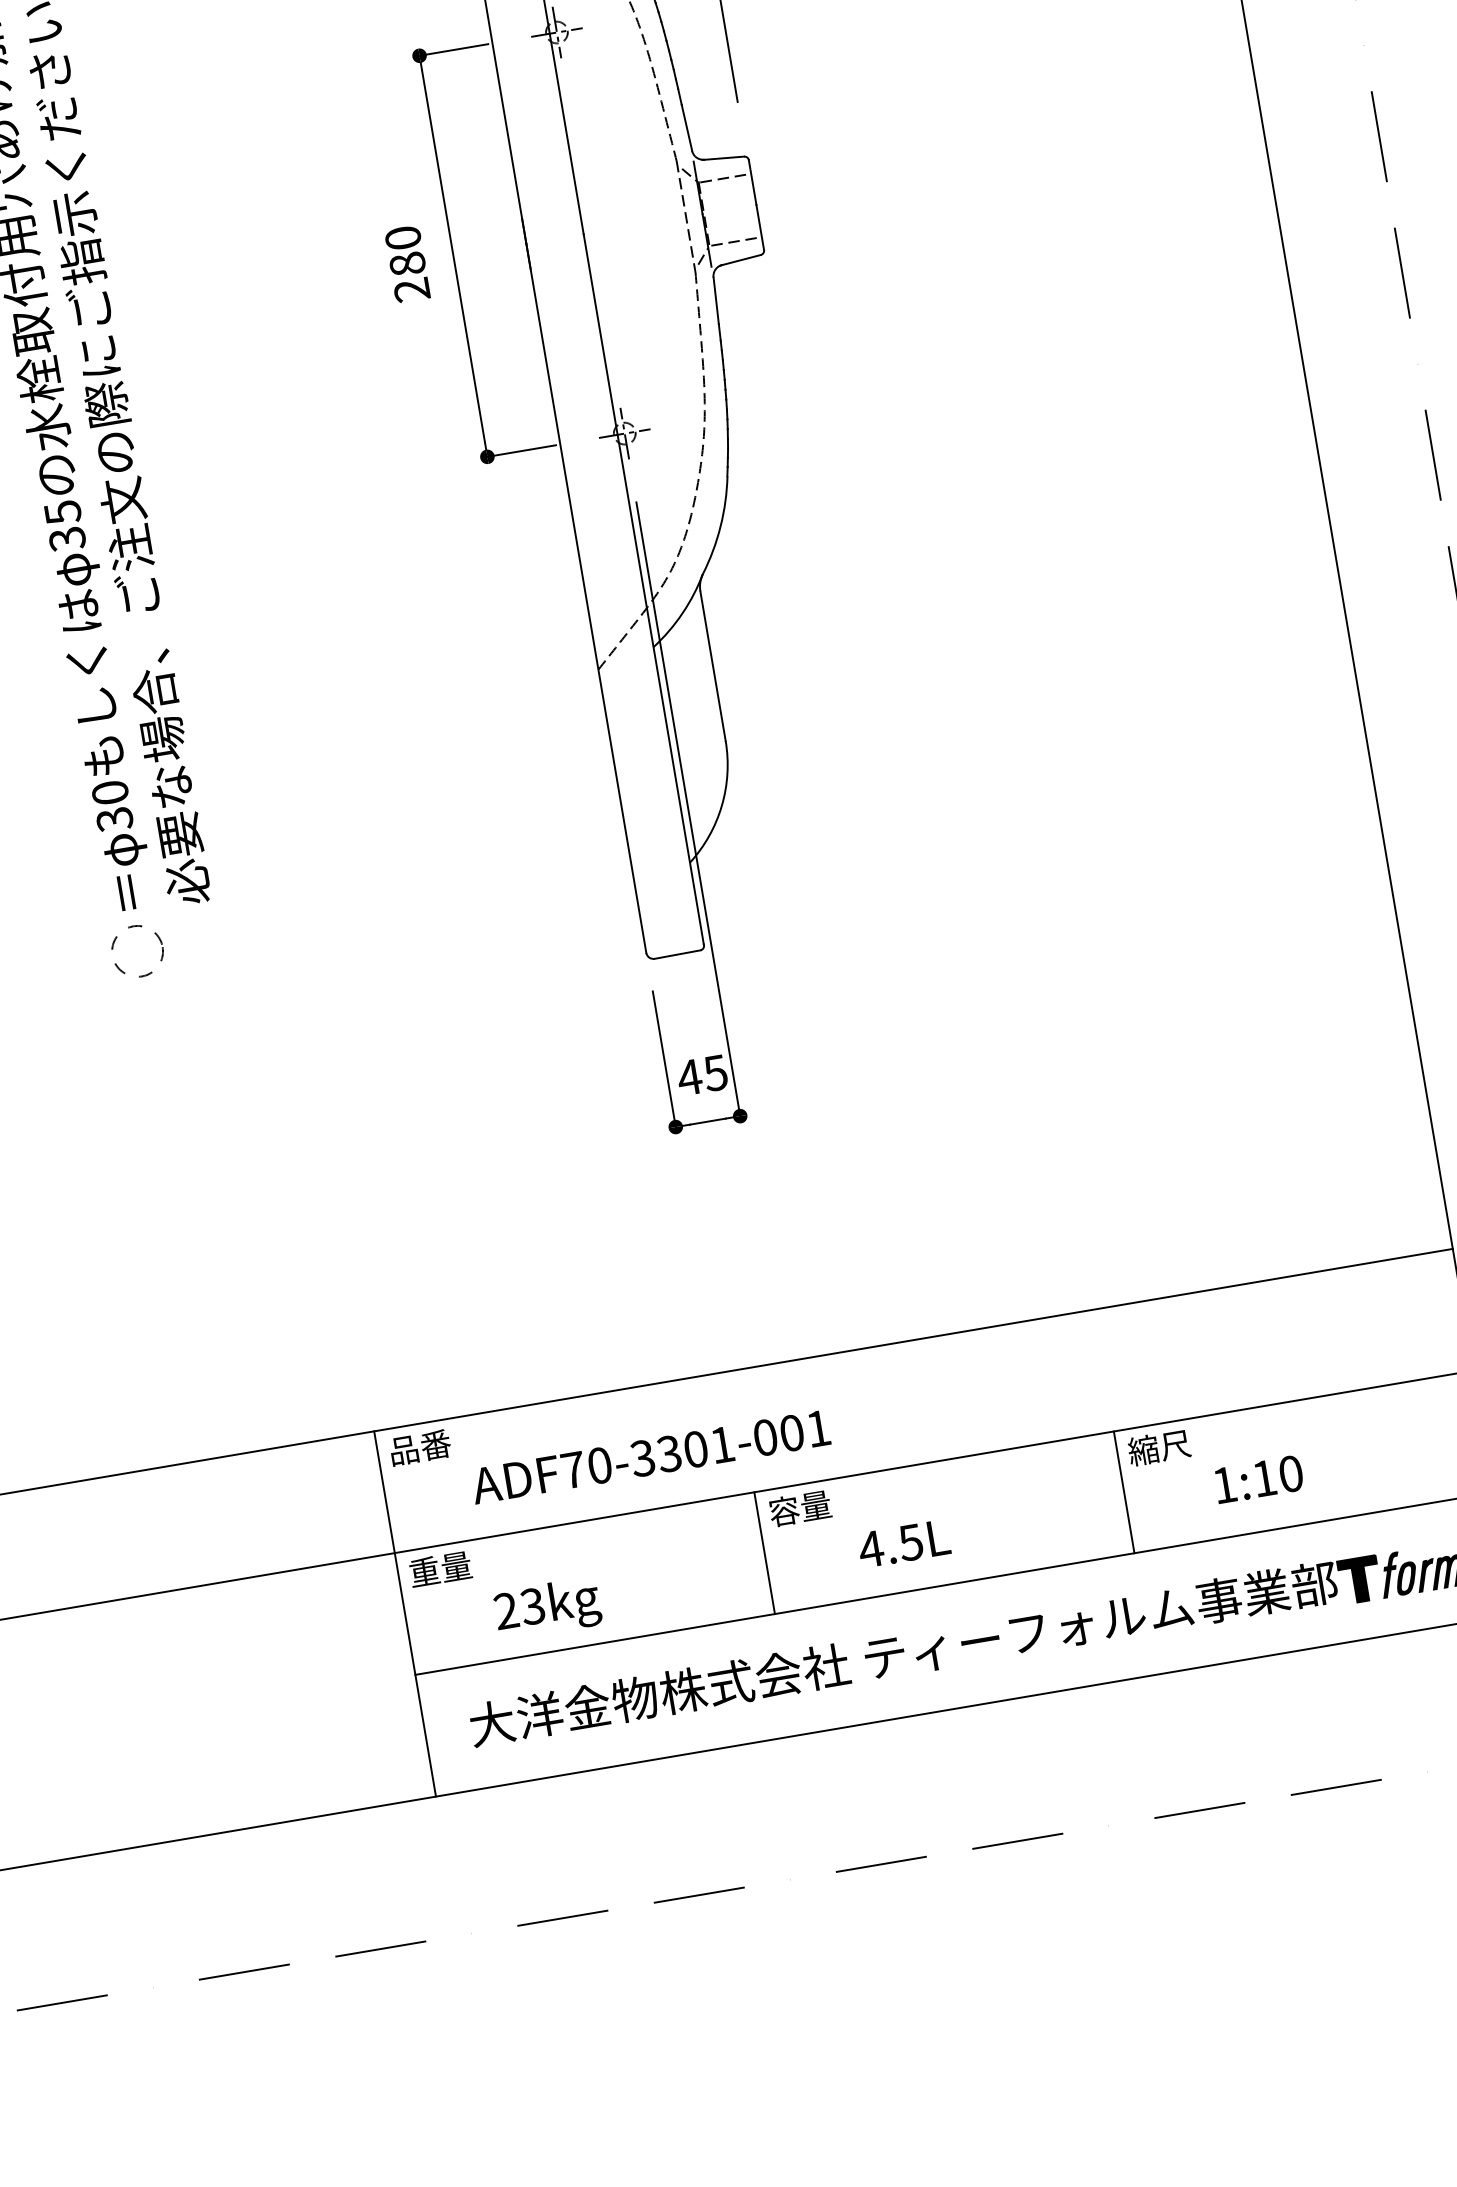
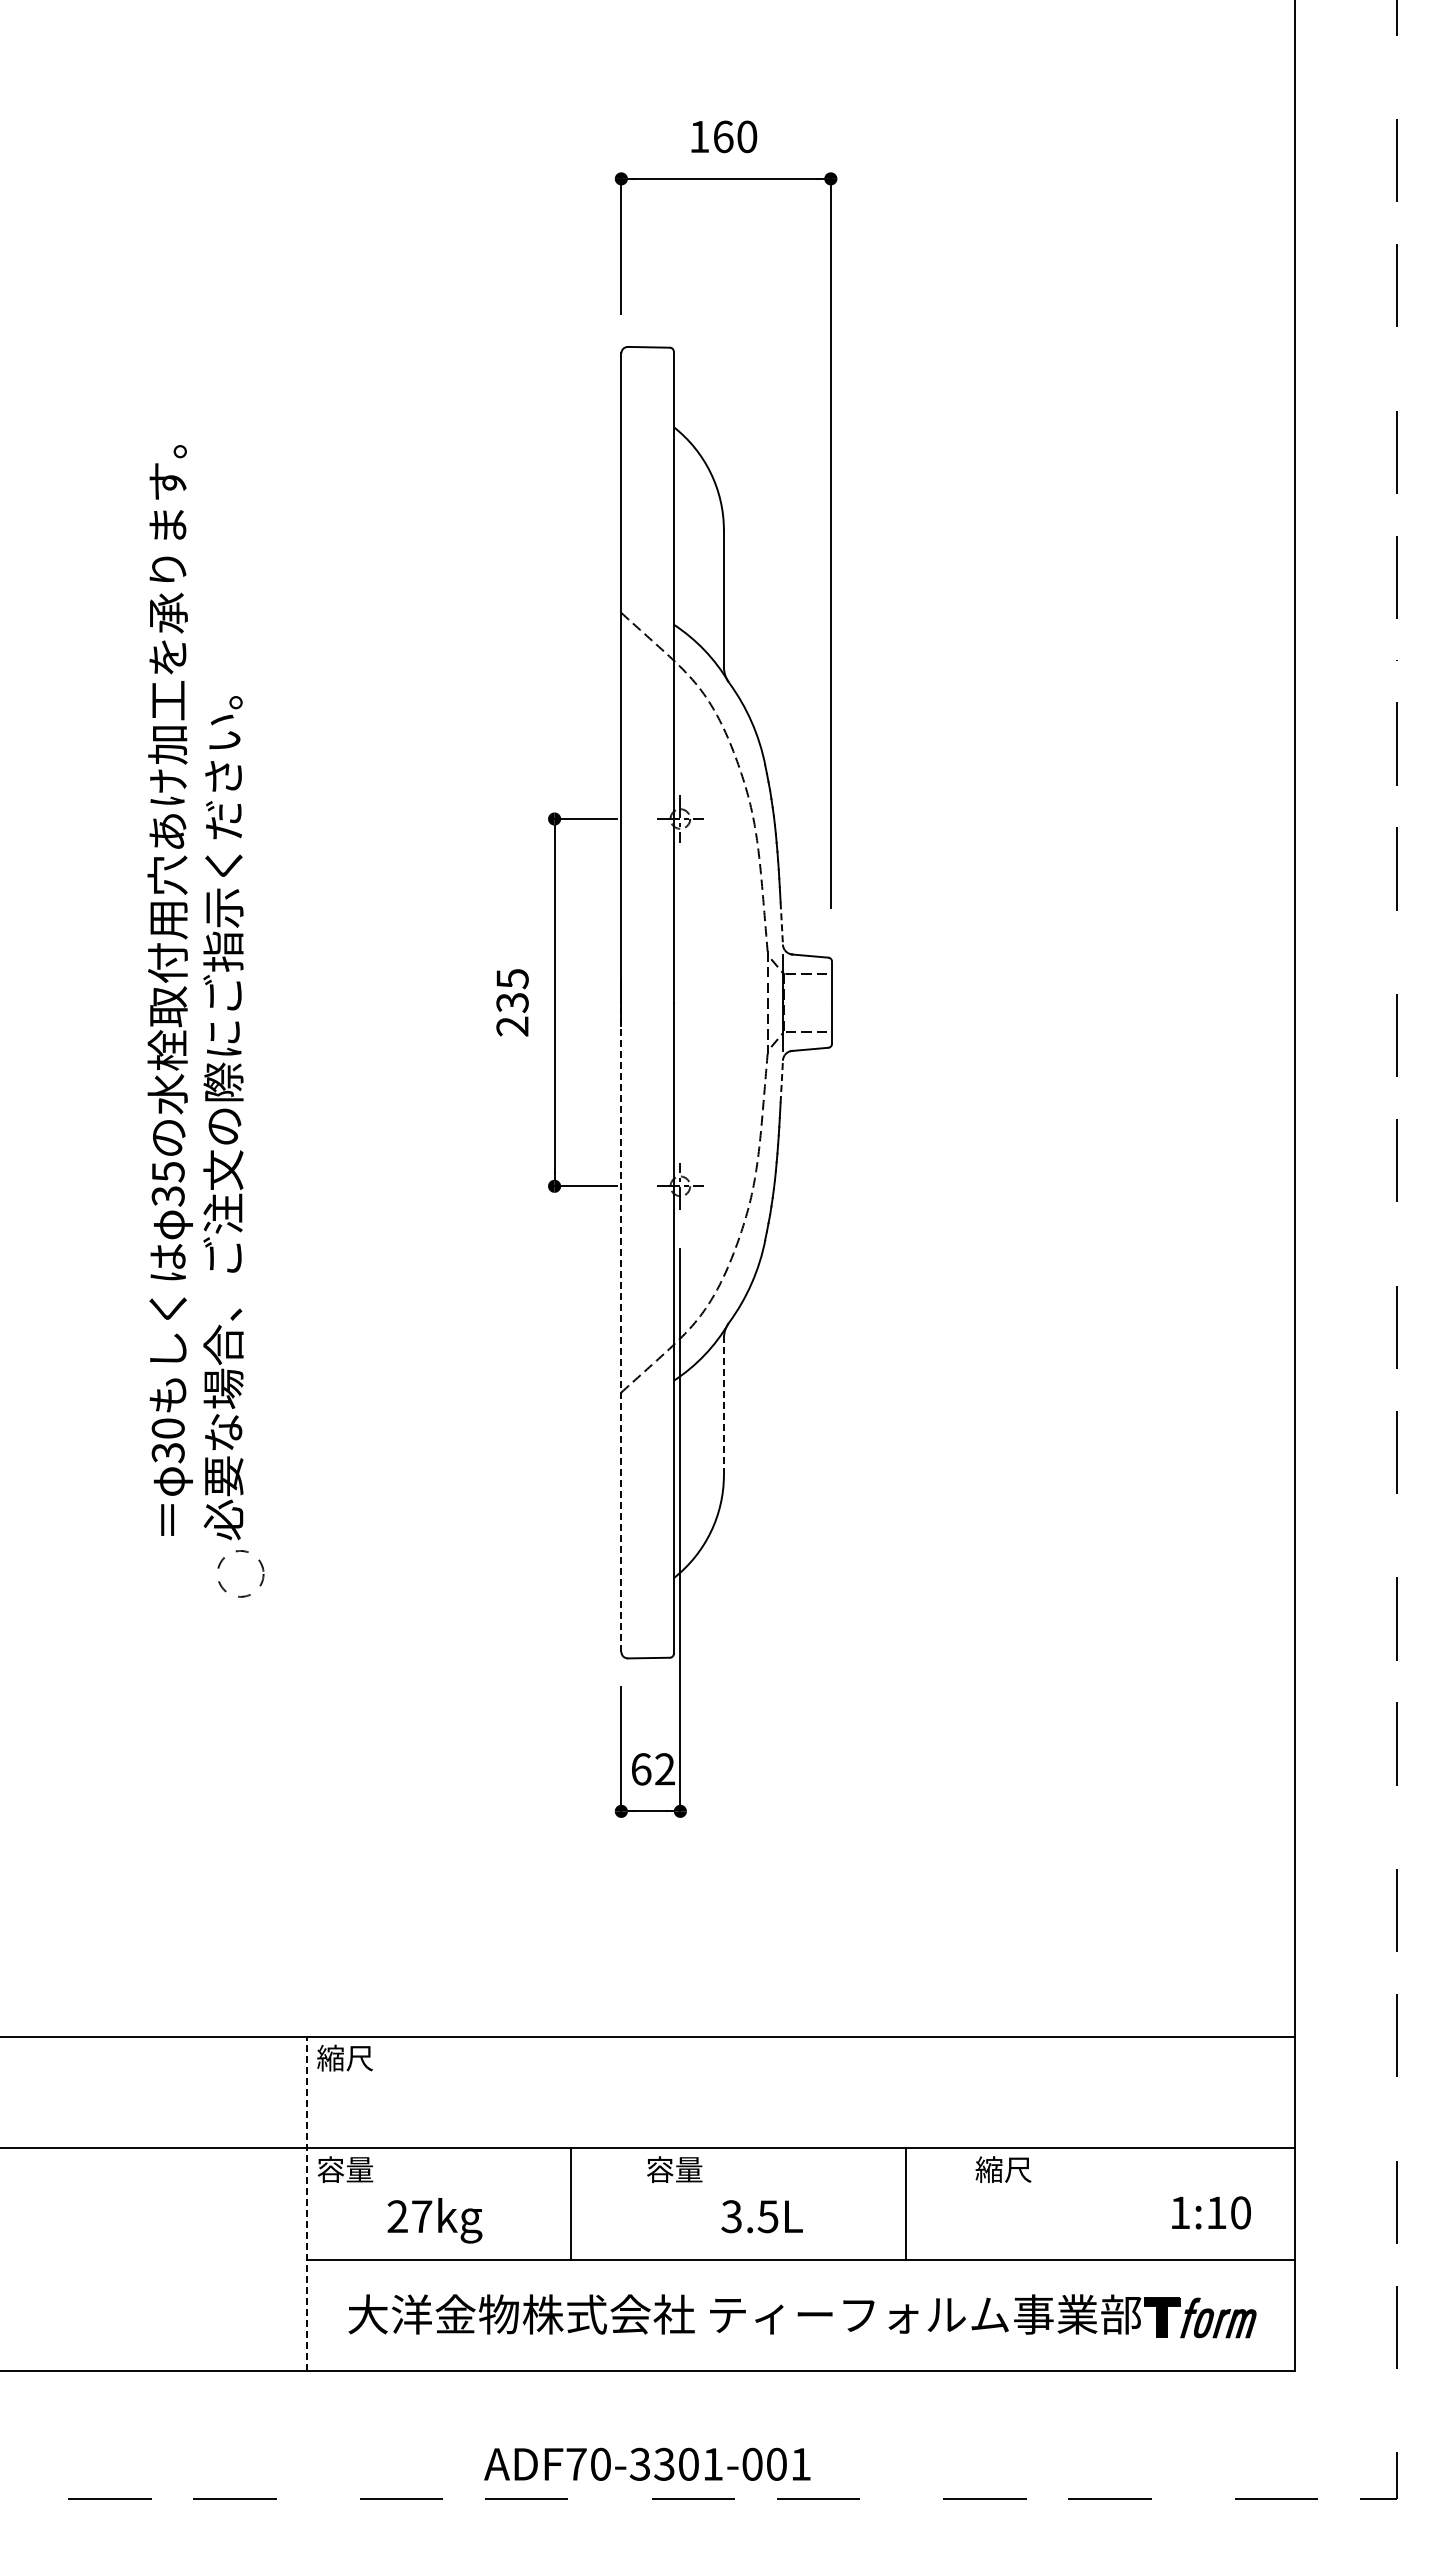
line: (686, 127) -> (781, 923), solid -> dashed
text: (405, 251) -> (512, 991), 280 -> 235
line: (715, 300) -> (781, 1081), solid -> dashed
line: (586, 598) -> (621, 1327), solid -> dashed
line: (712, 666) -> (723, 1406), solid -> dashed
circle: (137, 950) -> (240, 1573), moved
text: (702, 1075) -> (652, 1769), 45 -> 62
text: (419, 1446) -> (345, 2057), 品番 -> 縮尺
text: (650, 1456) -> (647, 2463), moved
text: (1258, 1479) -> (1211, 2212), moved
line: (1123, 1491) -> (905, 2203), moved
text: (870, 1549) -> (731, 2216), 4.5L -> 3.5L
line: (764, 1552) -> (571, 2203), moved
text: (424, 1571) -> (330, 2169), 重量 -> 容量
text: (532, 1606) -> (421, 2216), 23kg -> 27kg
line: (405, 1613) -> (307, 2203), solid -> dashed

